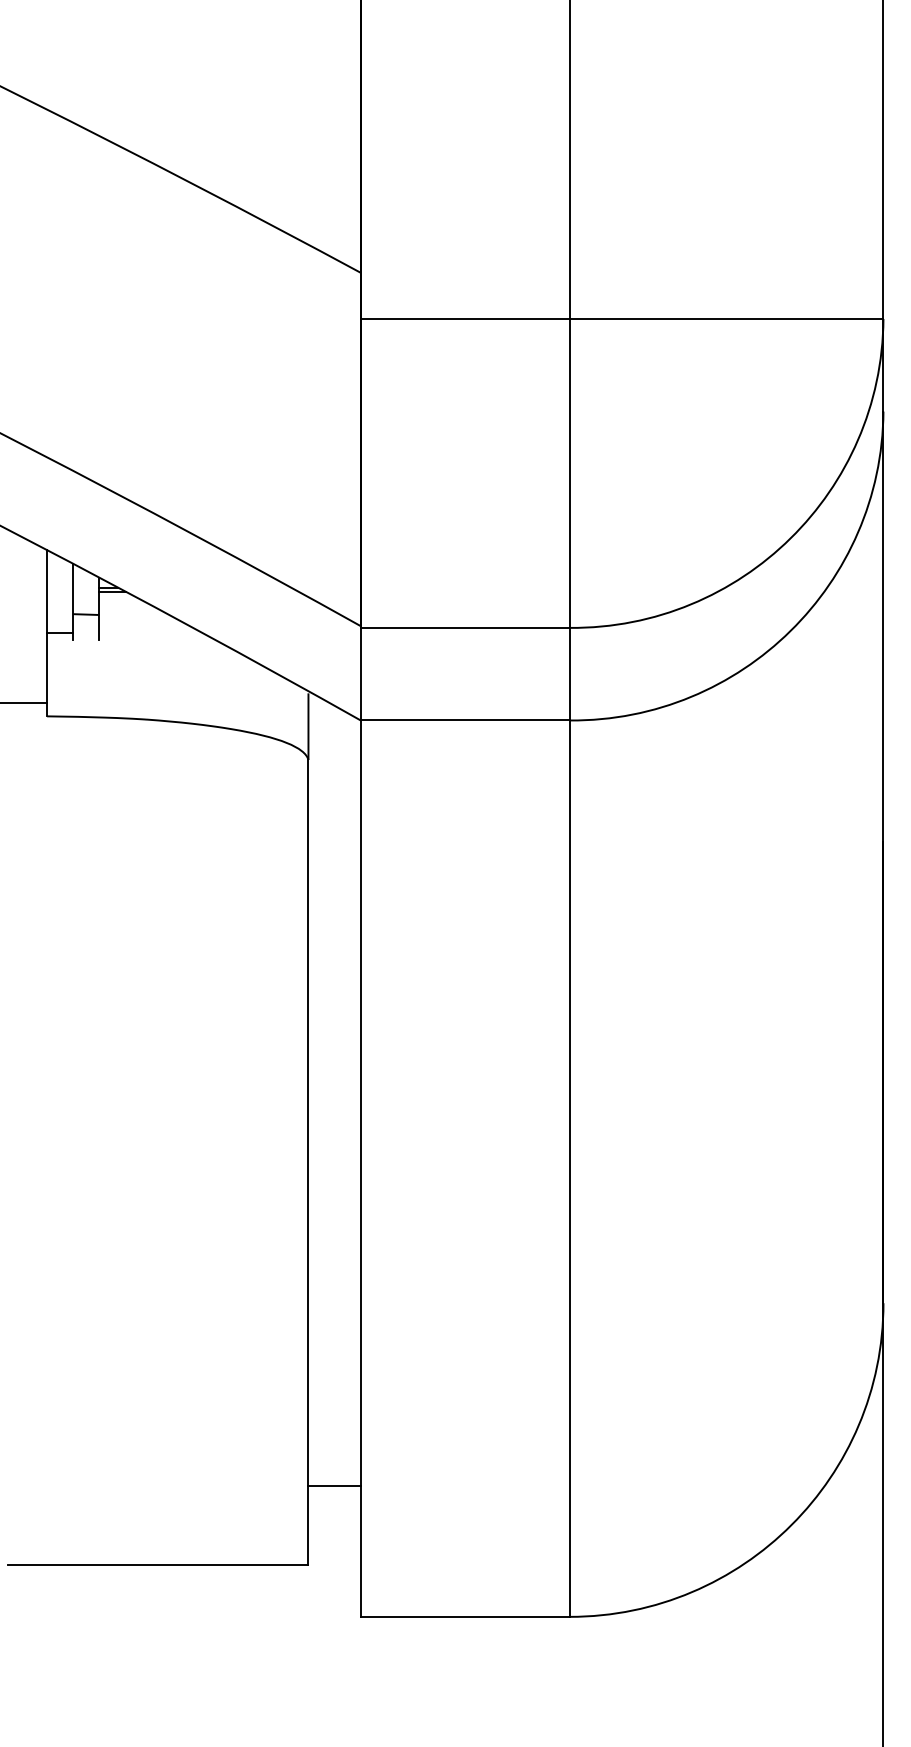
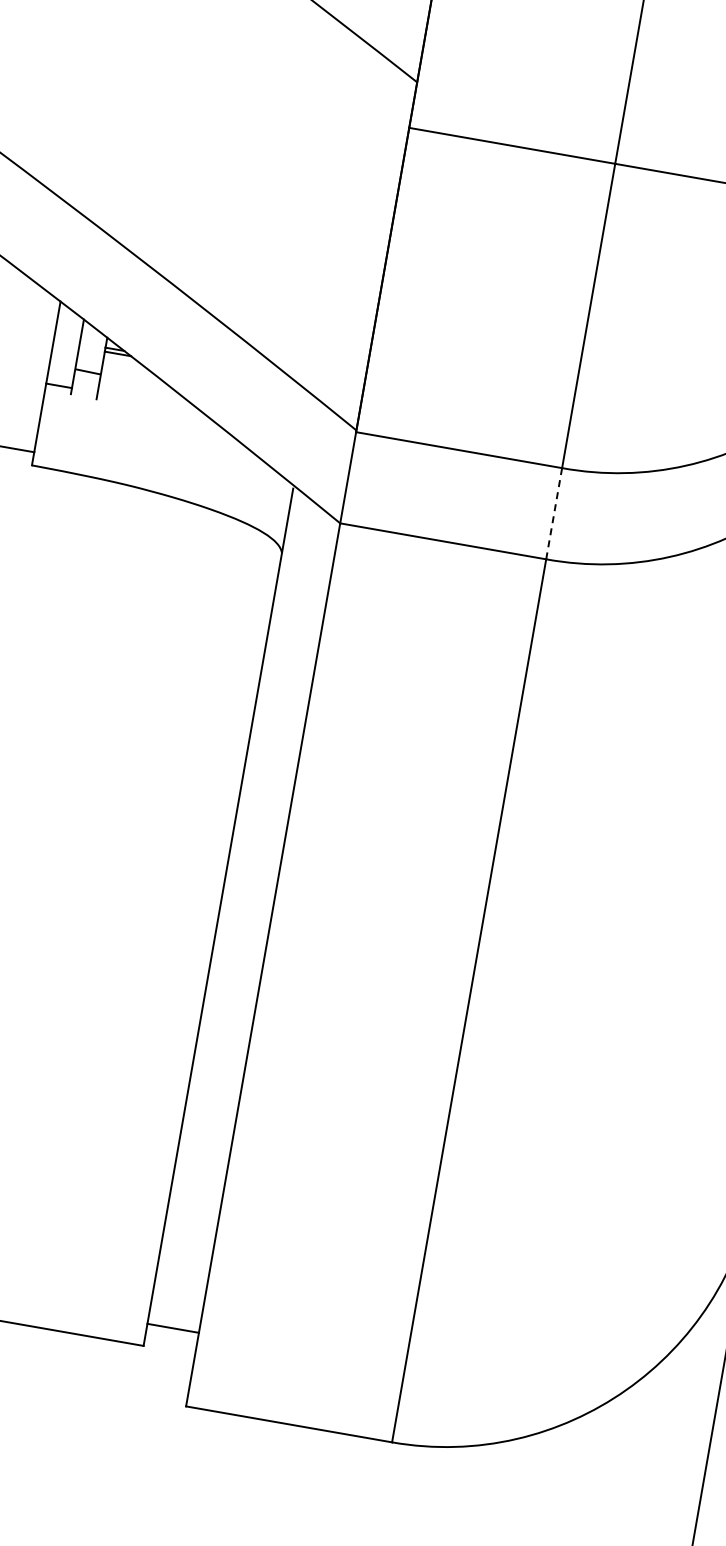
line: (569, 673) -> (553, 512), solid -> dashed
line: (334, 1486) -> (173, 1328), moved

